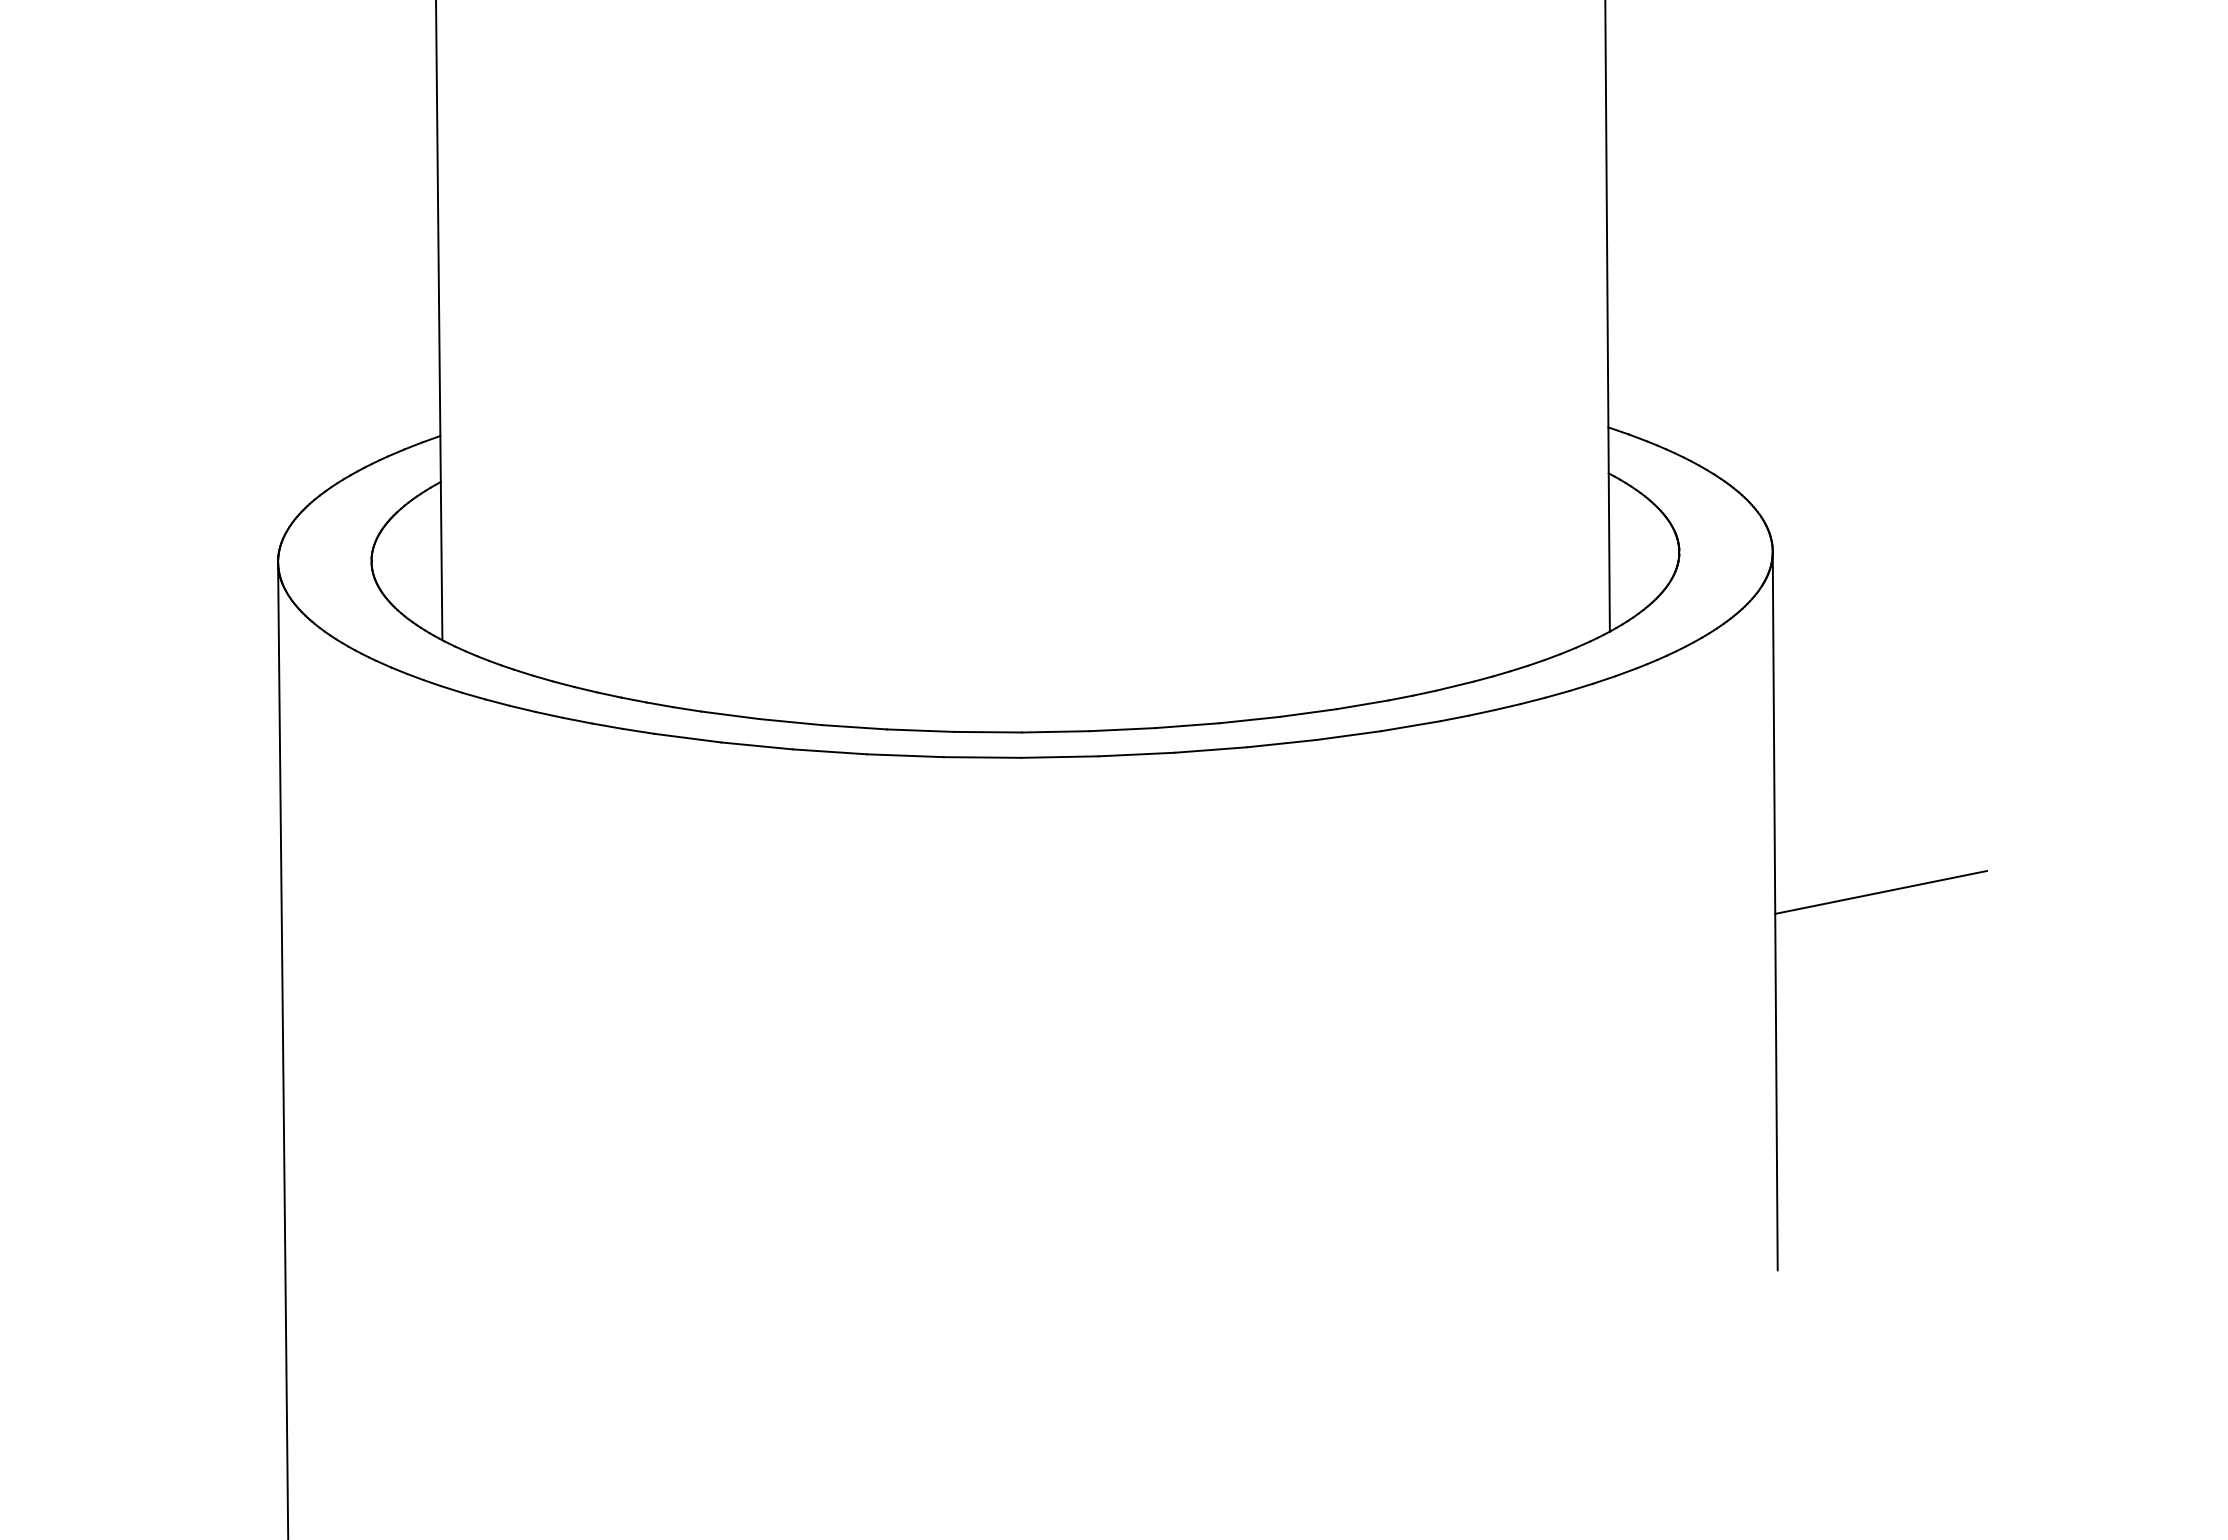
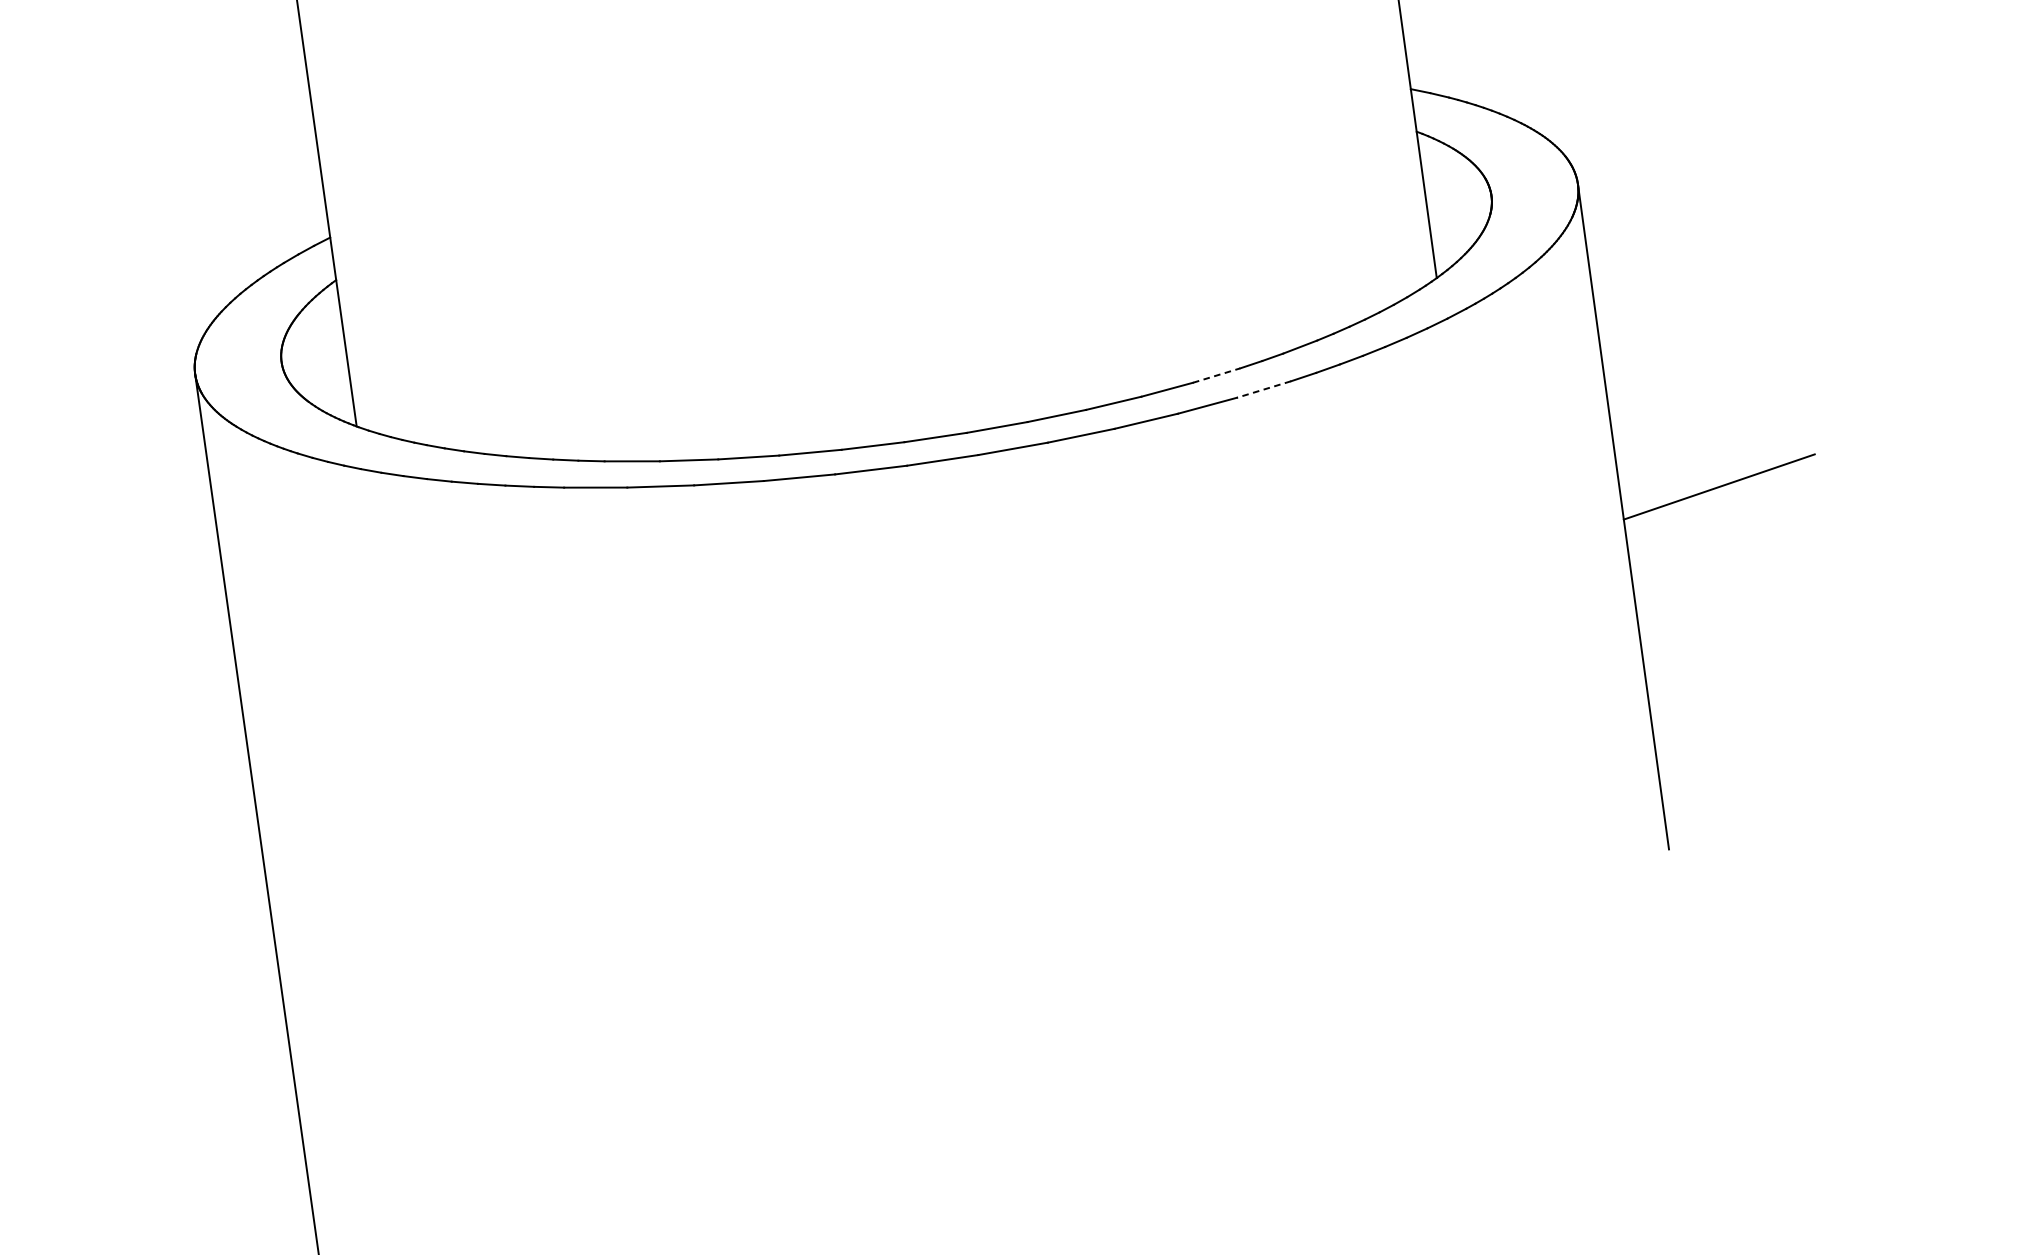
line: (1362, 704) -> (1216, 375), solid -> dashed
line: (1410, 726) -> (1263, 389), solid -> dashed

